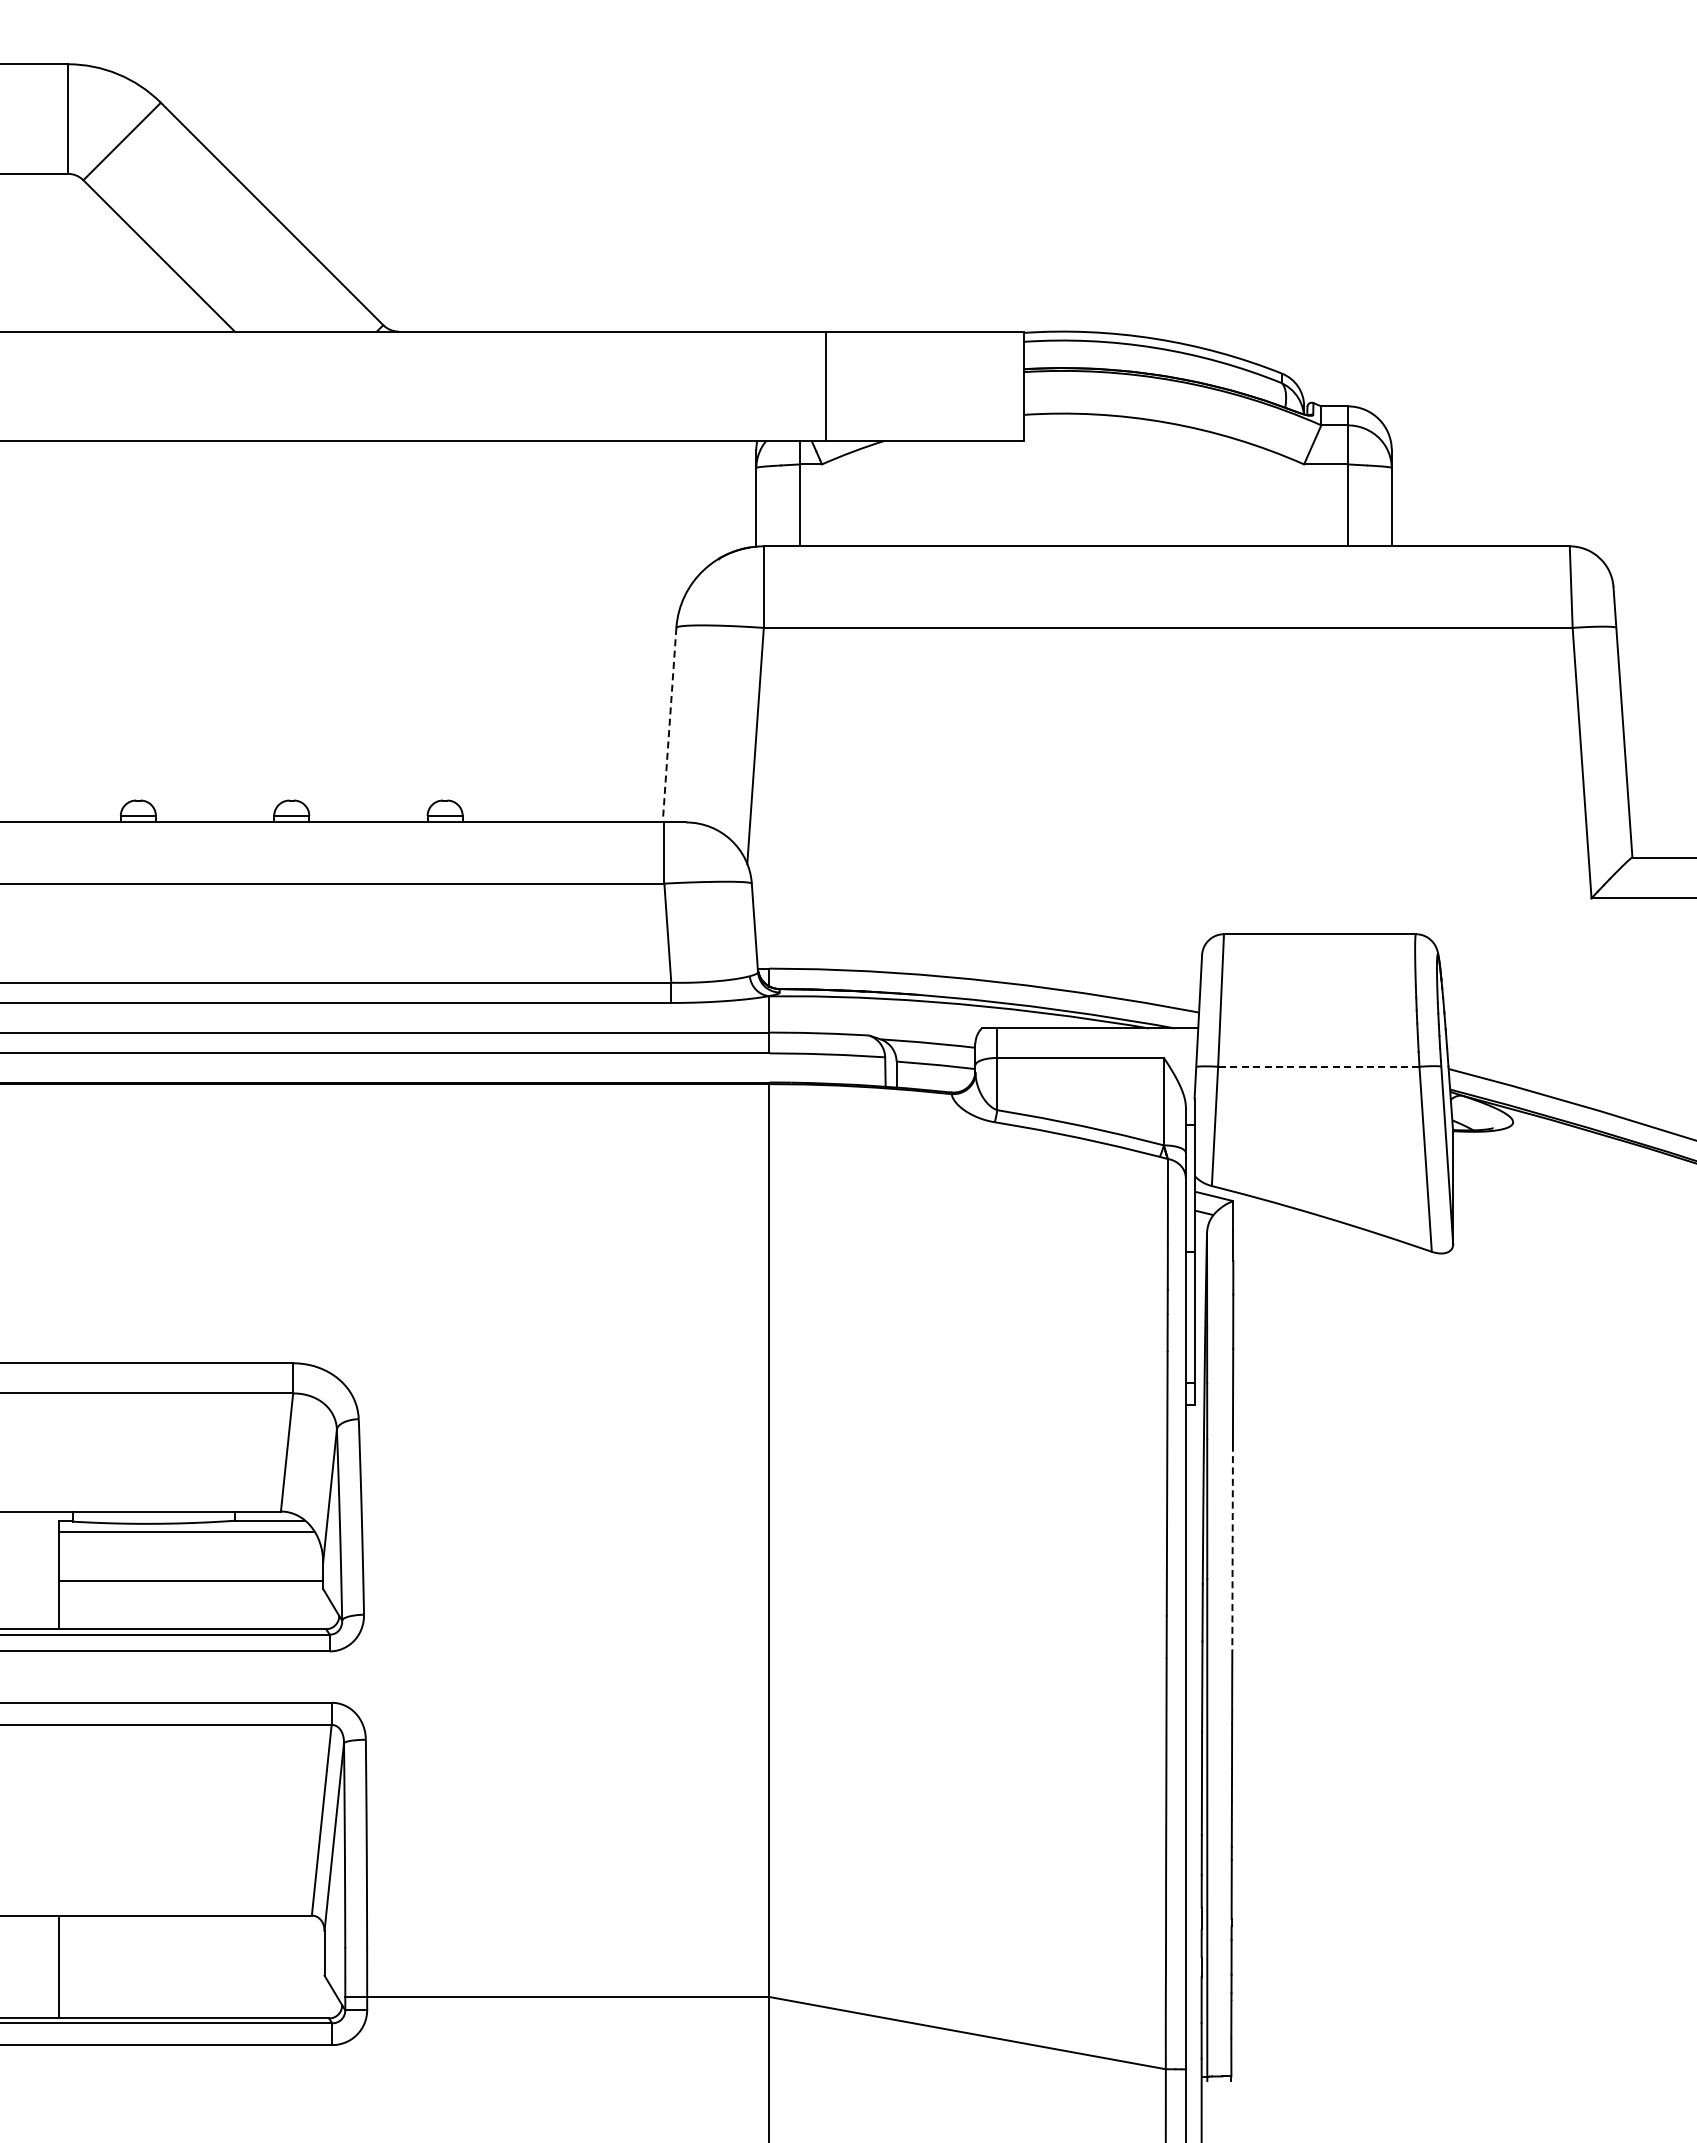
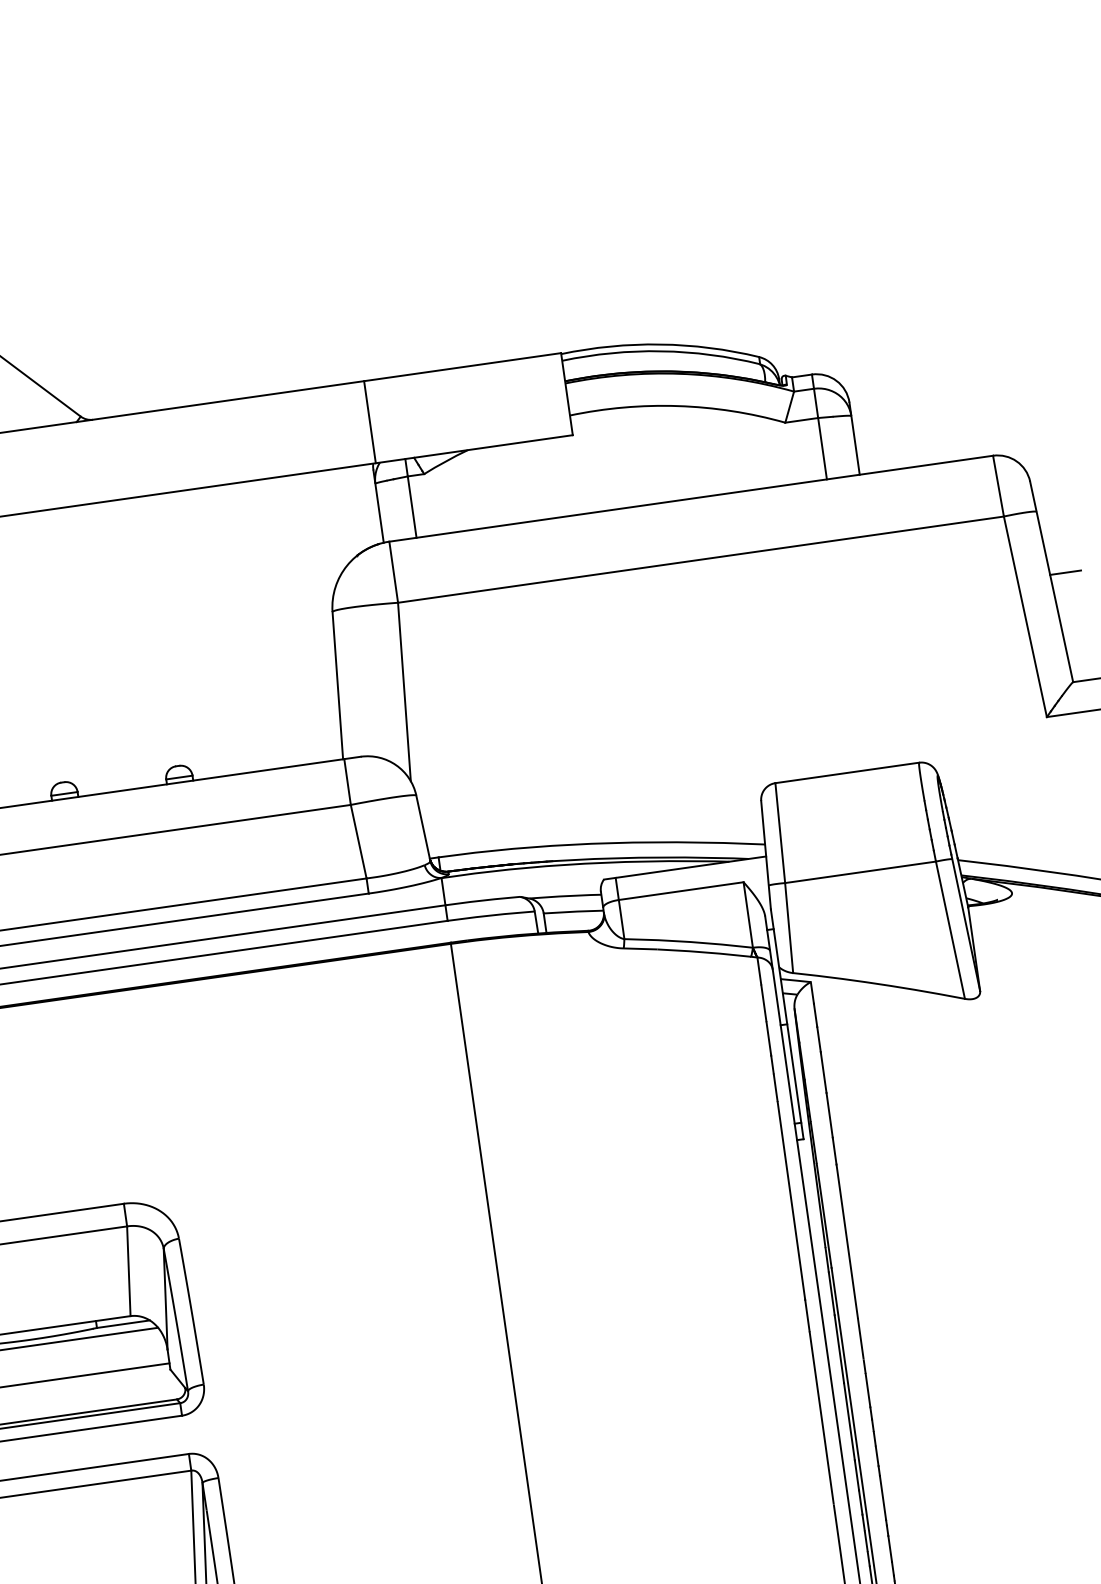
line: (825, 386) -> (369, 422), moved
line: (1642, 712) -> (1065, 572), added
line: (669, 725) -> (337, 685), dashed -> solid
line: (1318, 1066) -> (860, 872), dashed -> solid
line: (1232, 1547) -> (847, 1241), dashed -> solid

